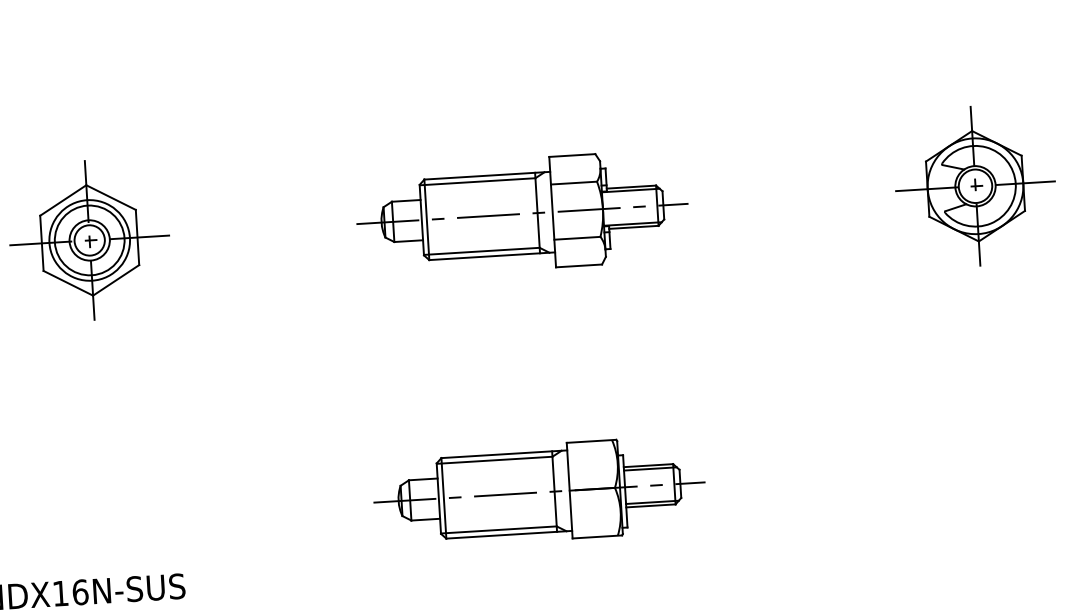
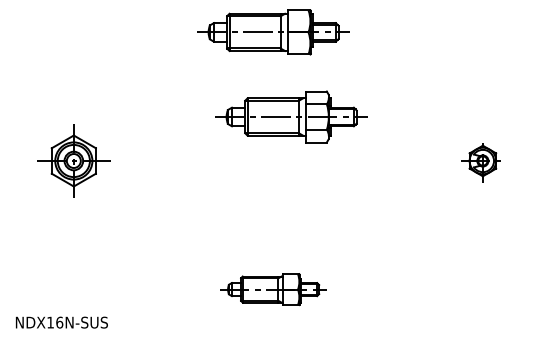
part: (974, 185) -> (482, 160), size x0.6
part: (522, 212) -> (291, 116), moved
part: (539, 492) -> (273, 289), size x0.7

